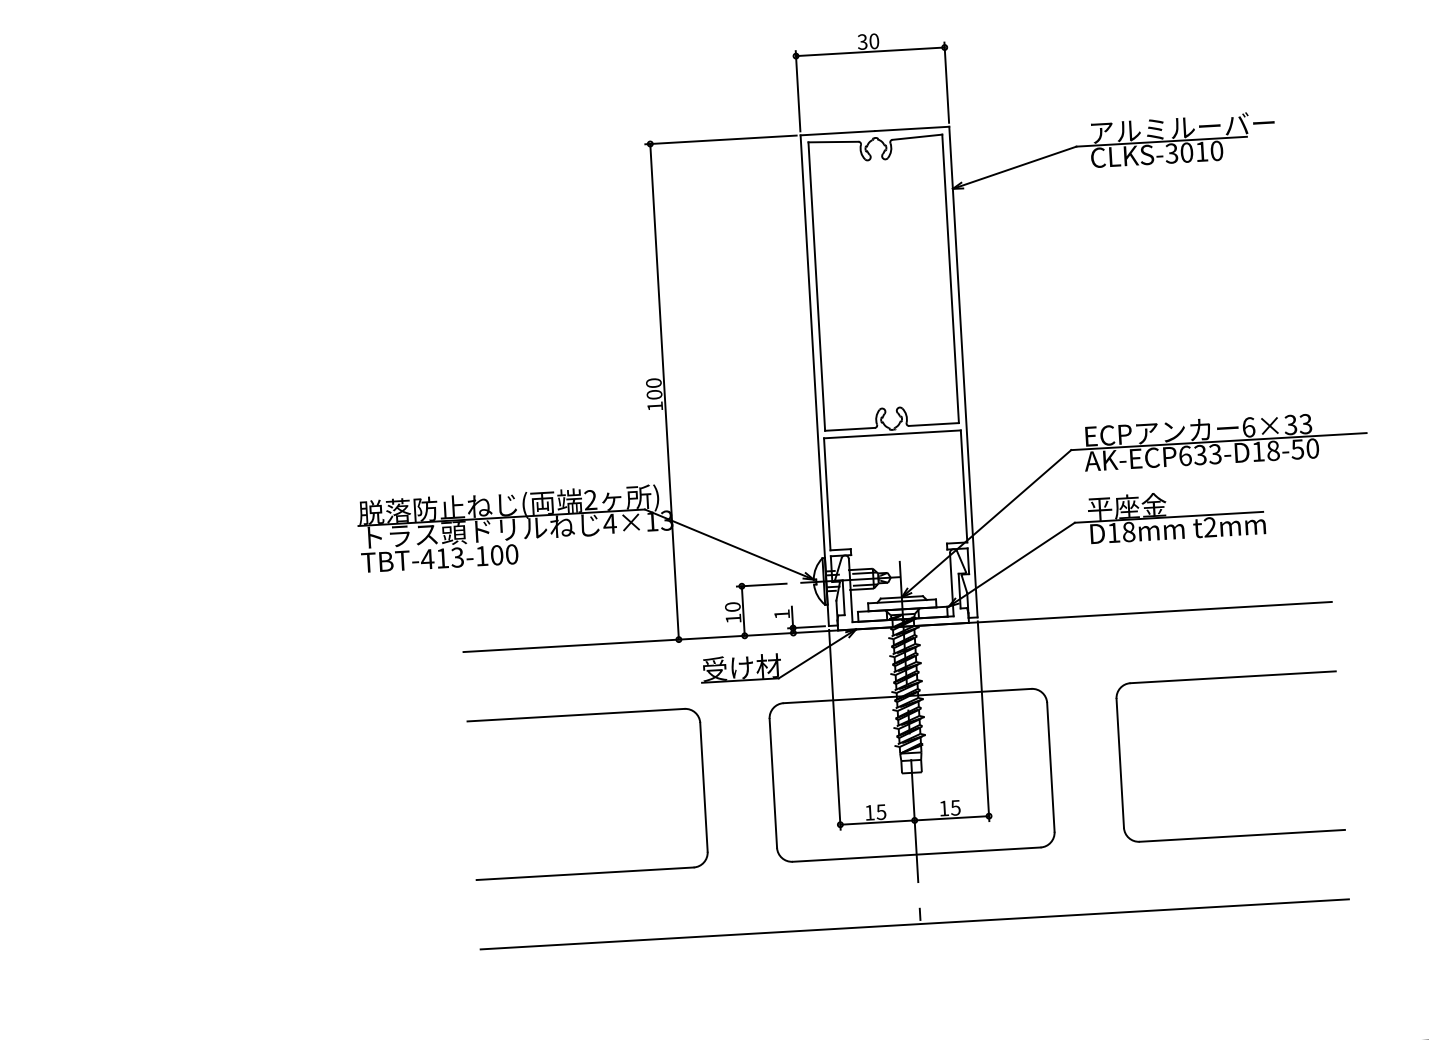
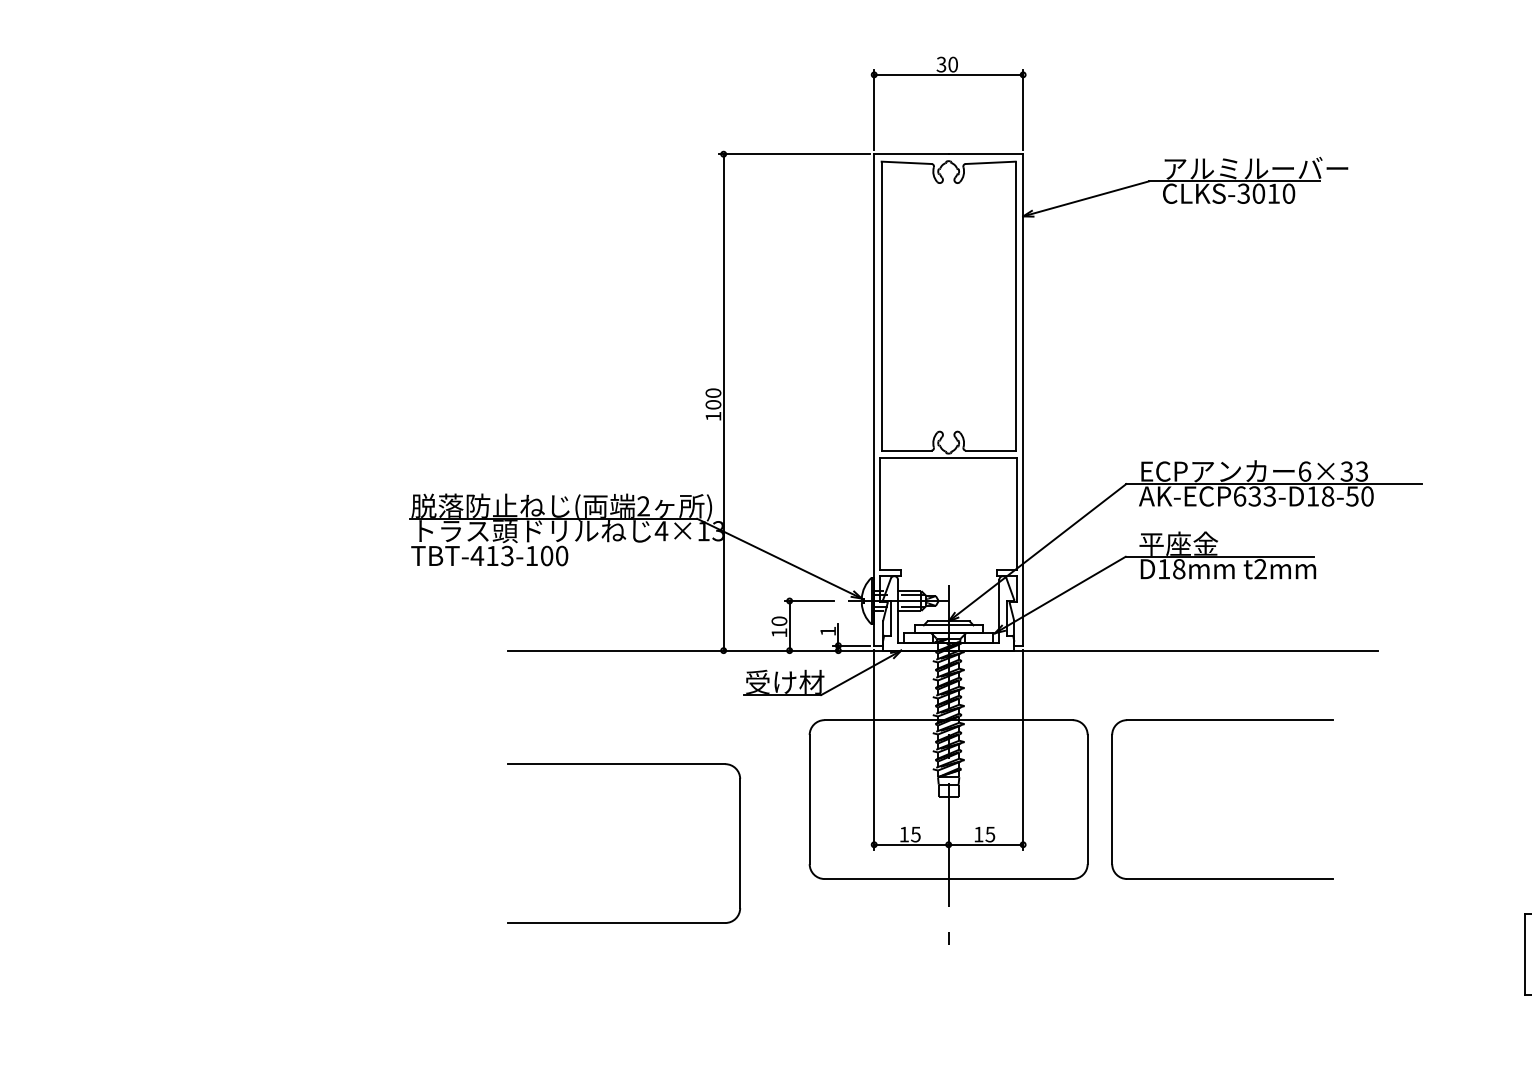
part: (1225, 678) -> (1222, 720), moved
part: (583, 715) -> (624, 764), moved
line: (914, 924) -> (942, 948), removed

